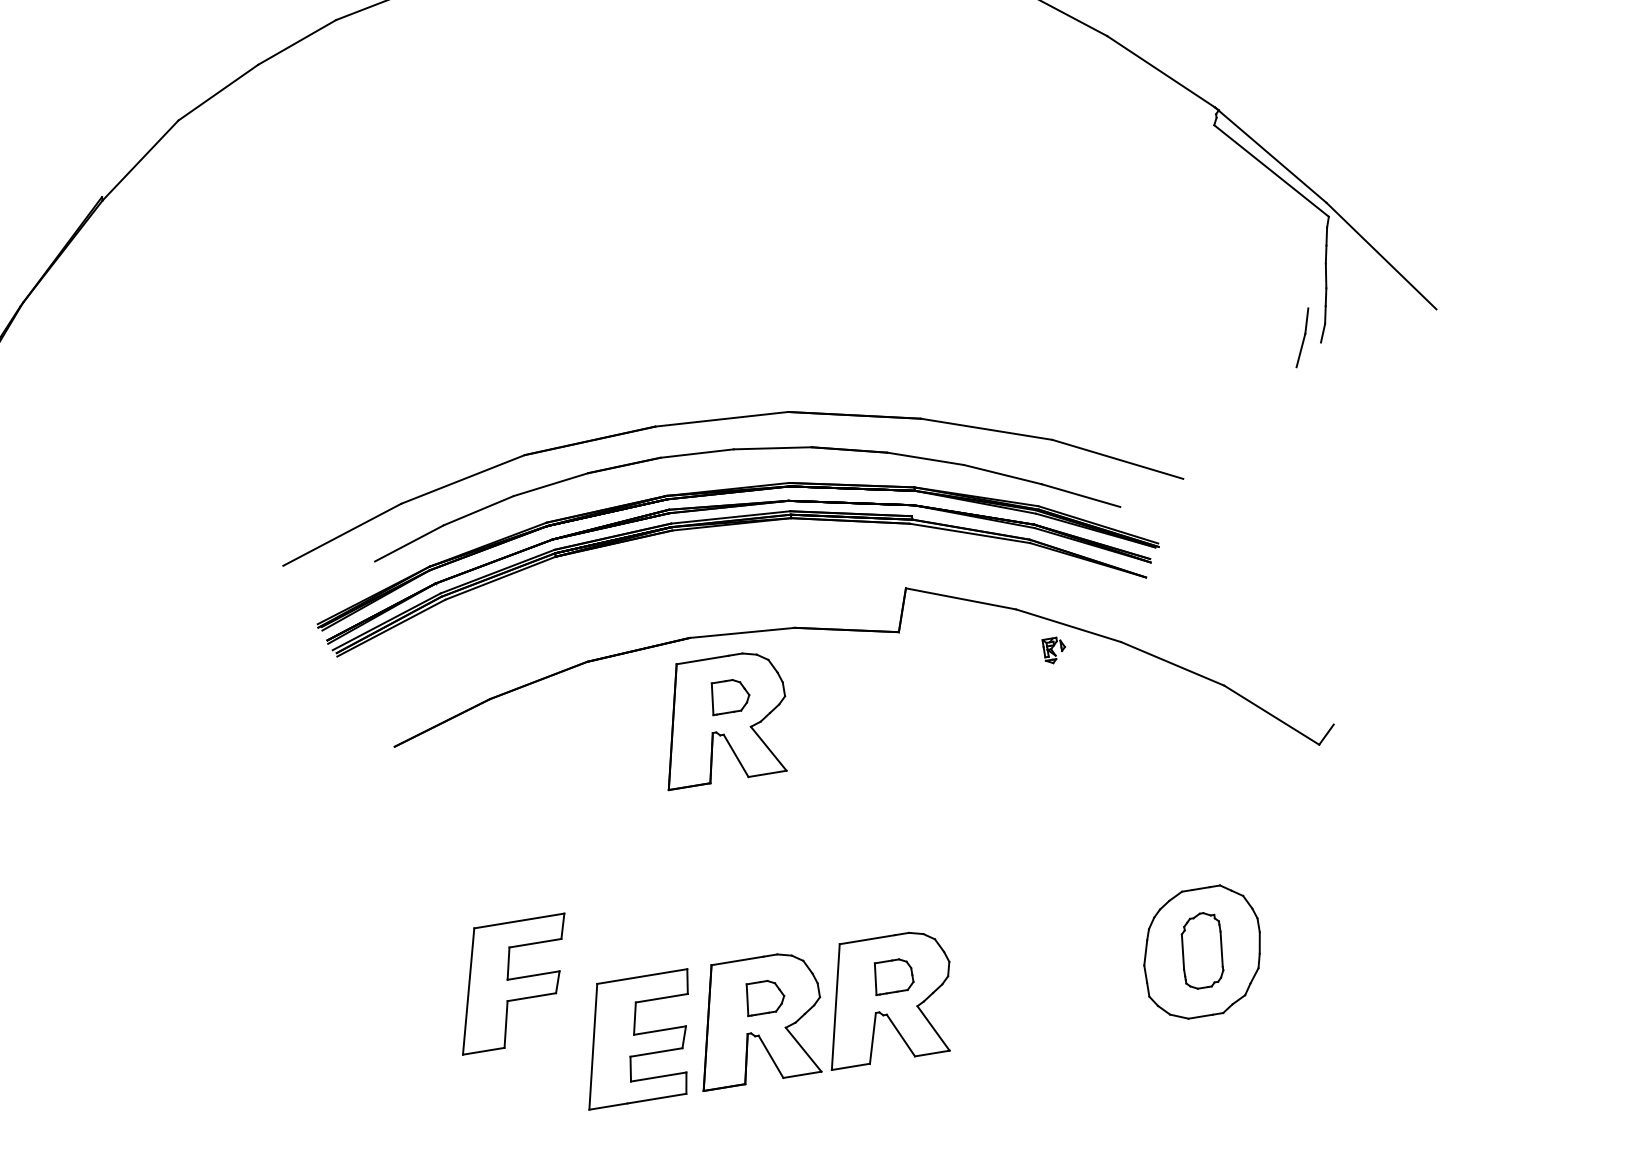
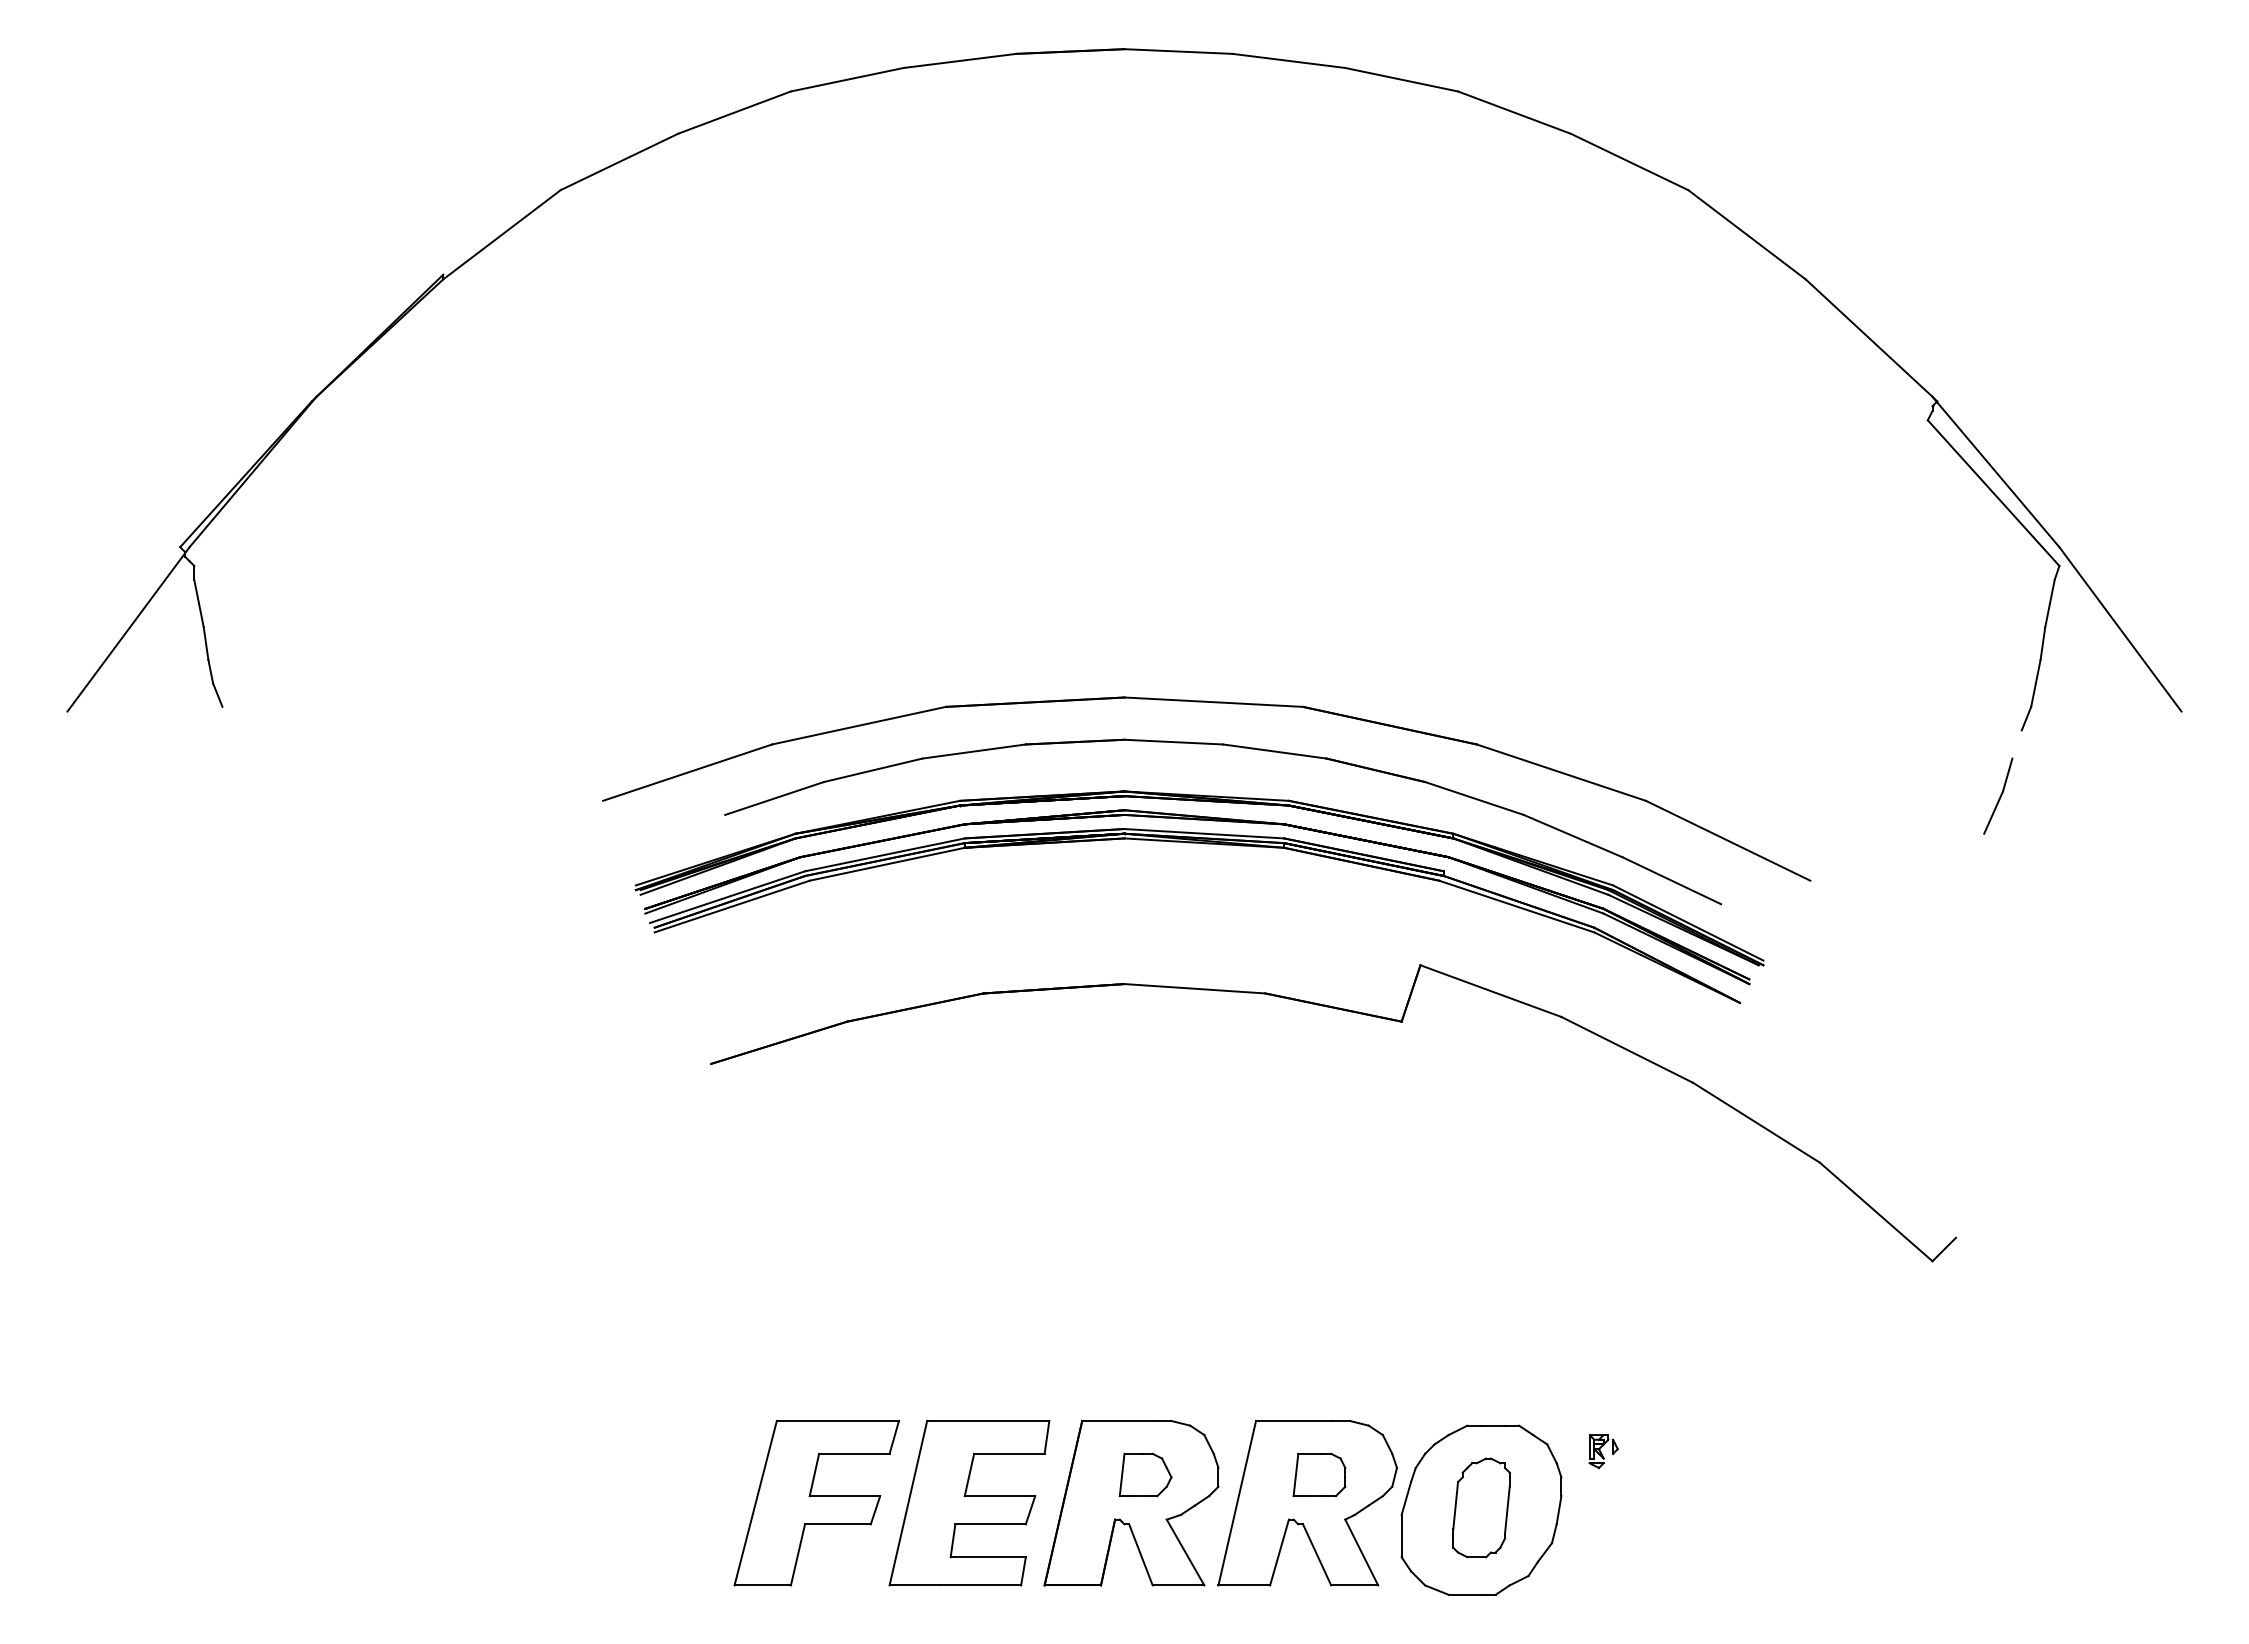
part: (1302, 337) -> (1998, 795), moved
part: (1054, 650) -> (1603, 1451), moved
part: (722, 719) -> (1150, 1098), removed
part: (1202, 951) -> (1481, 1509), moved
part: (513, 984) -> (816, 1503), moved

